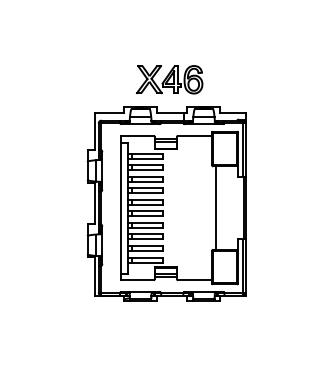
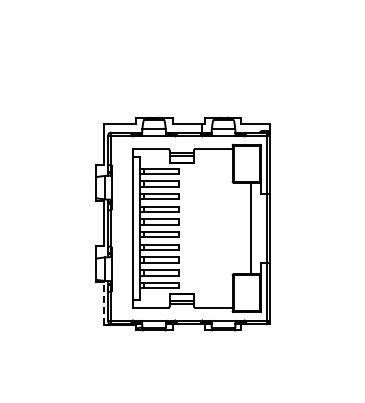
part: (169, 79) -> (185, 87), removed
line: (215, 208) -> (250, 228), moved
line: (94, 275) -> (103, 302), solid -> dashed

